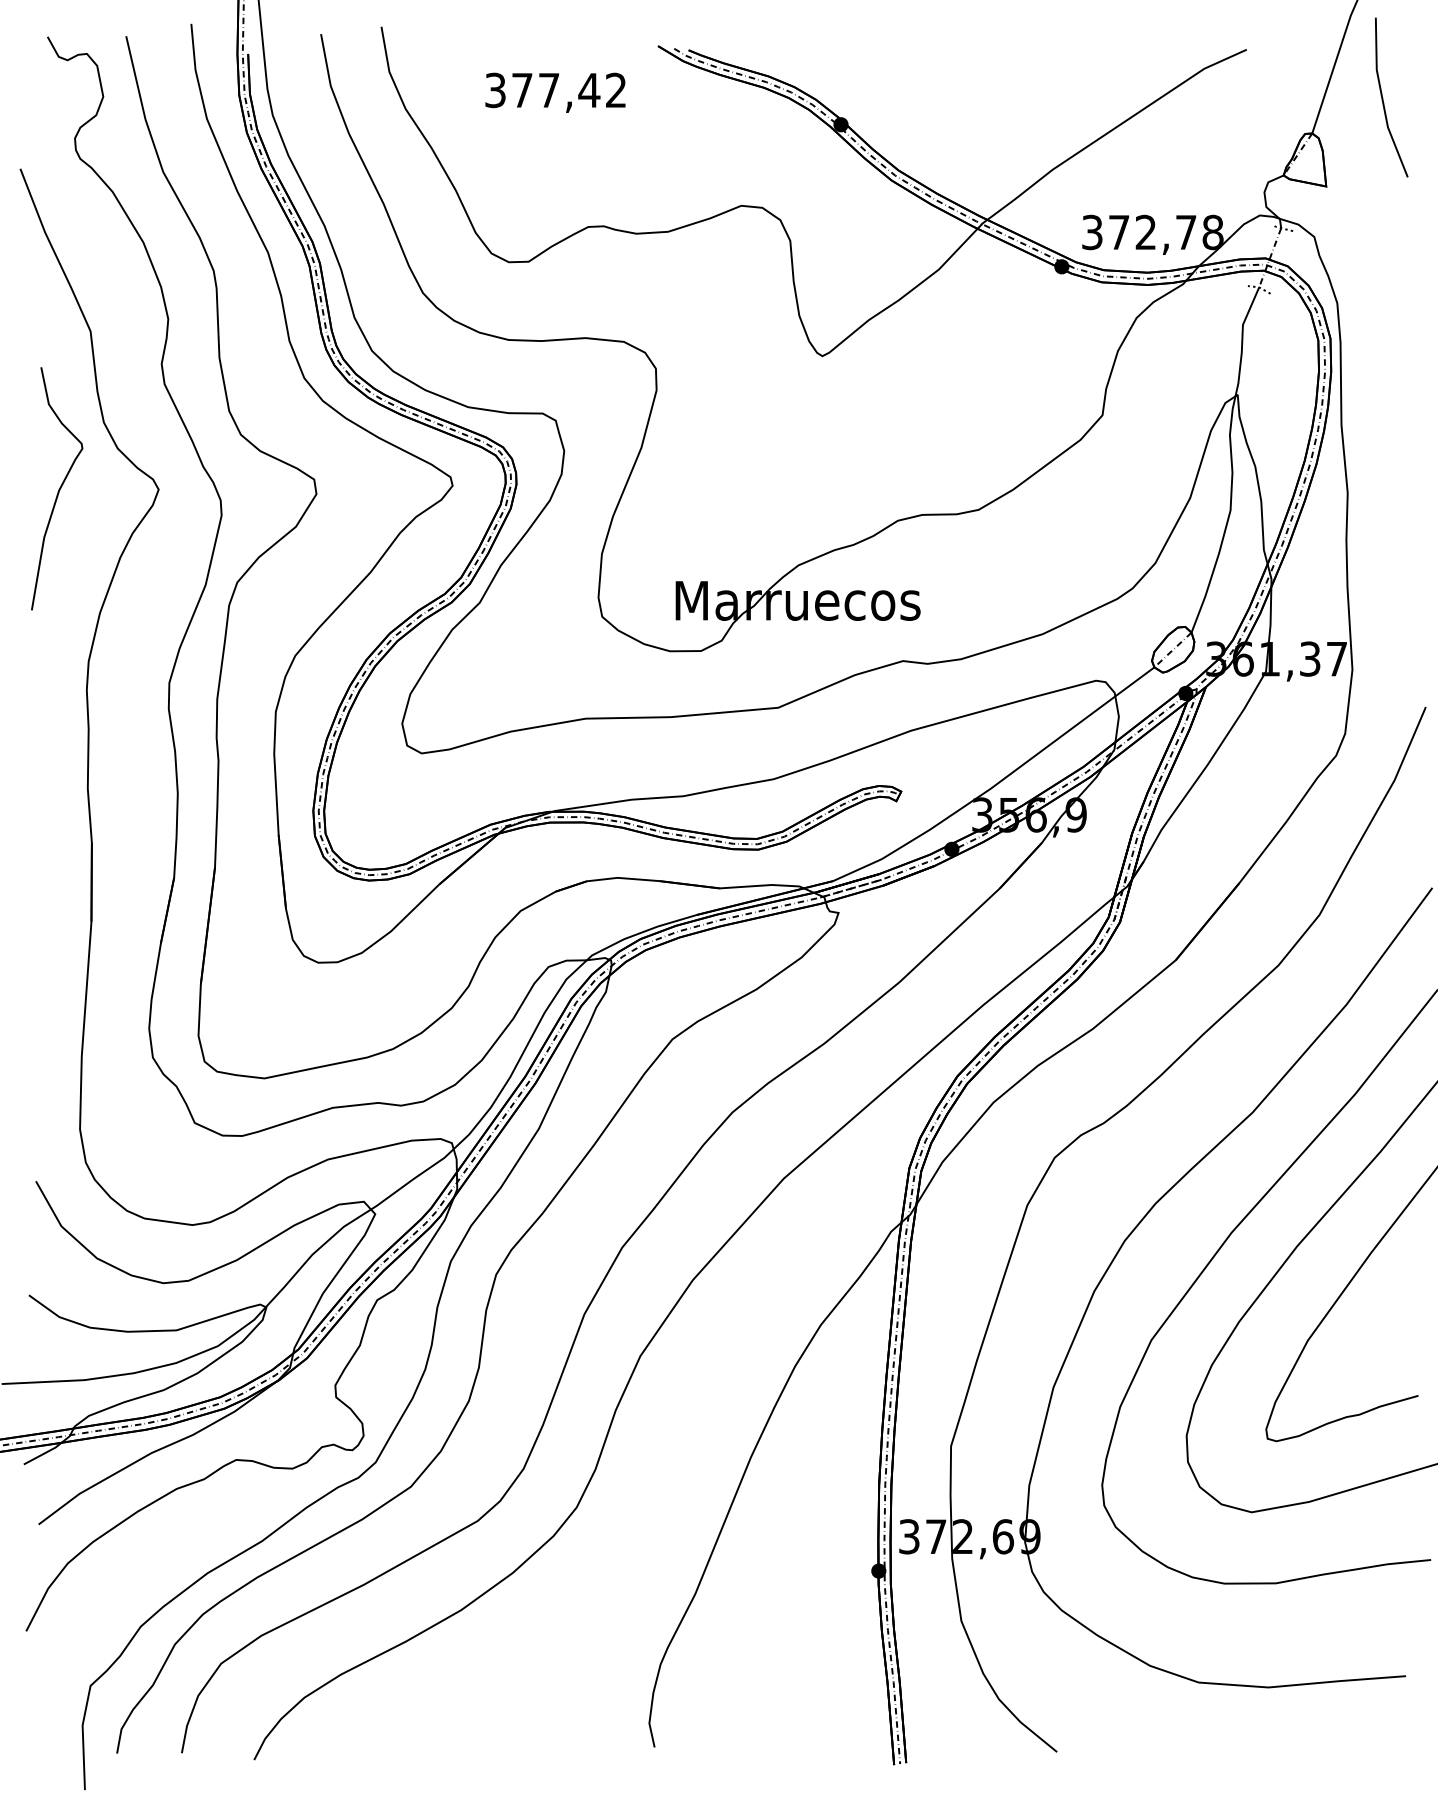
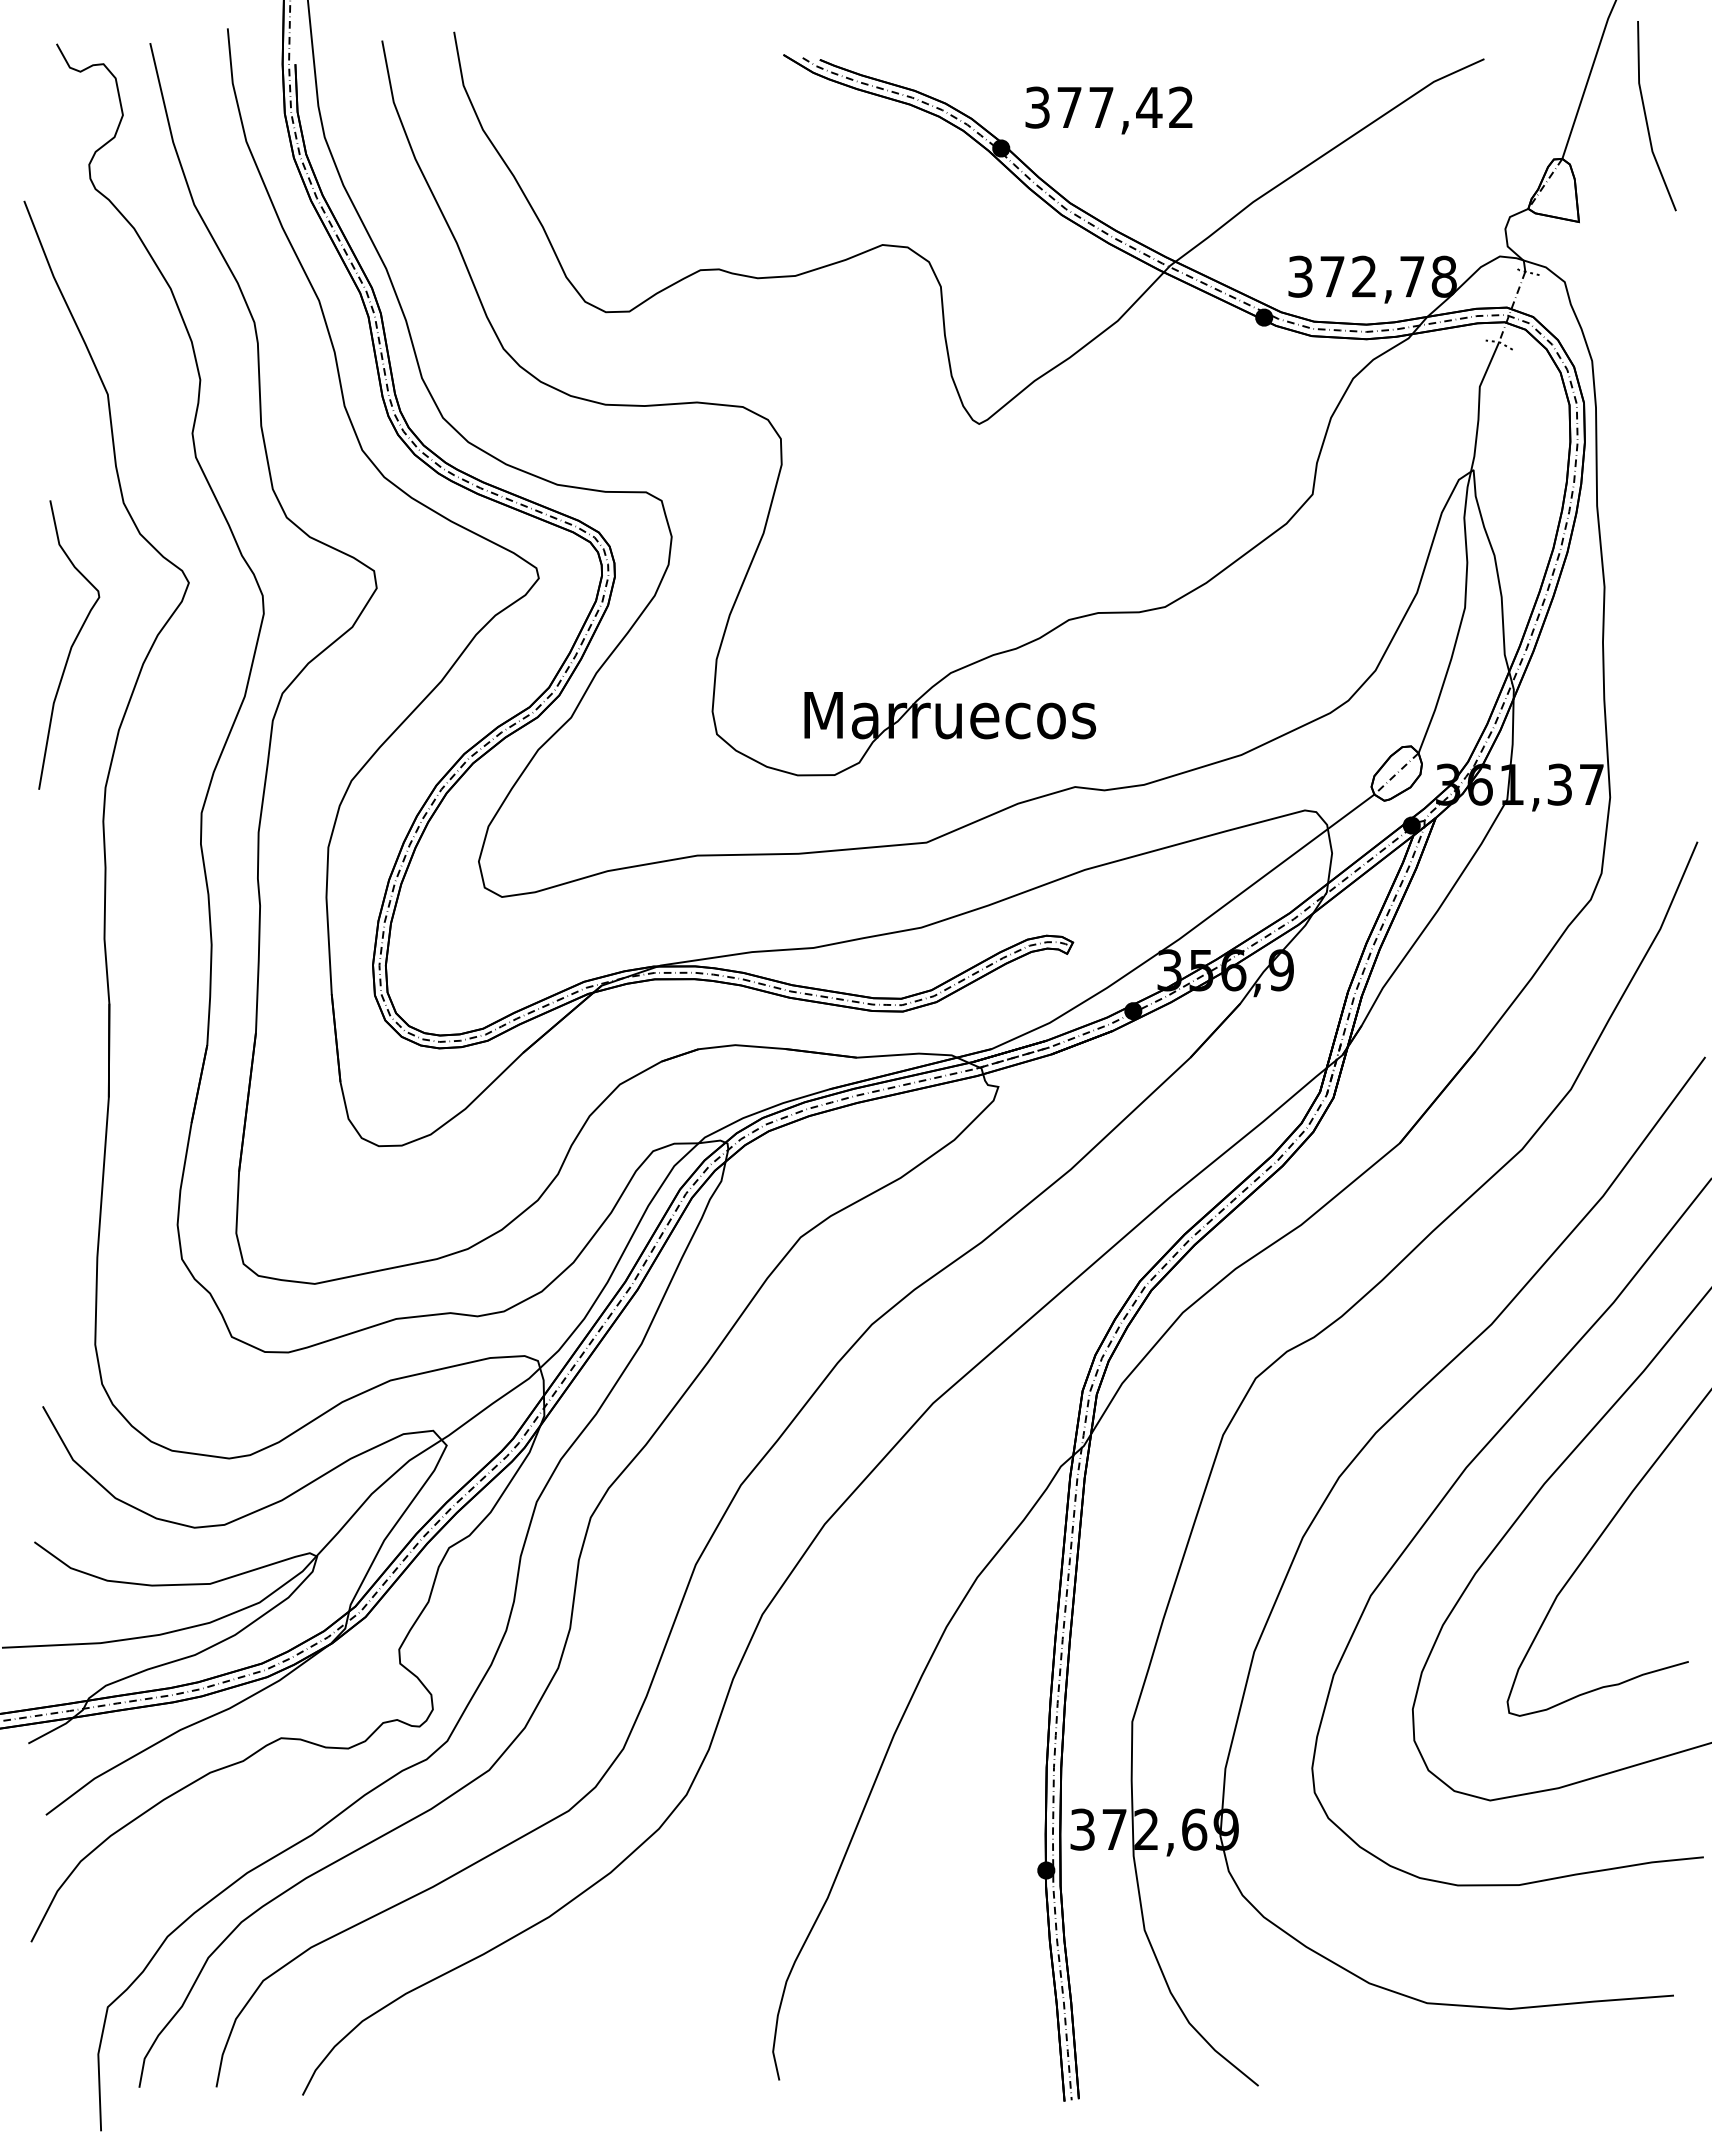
text: (555, 92) -> (1109, 110), moved
curve: (58, 489) -> (70, 645), moved

